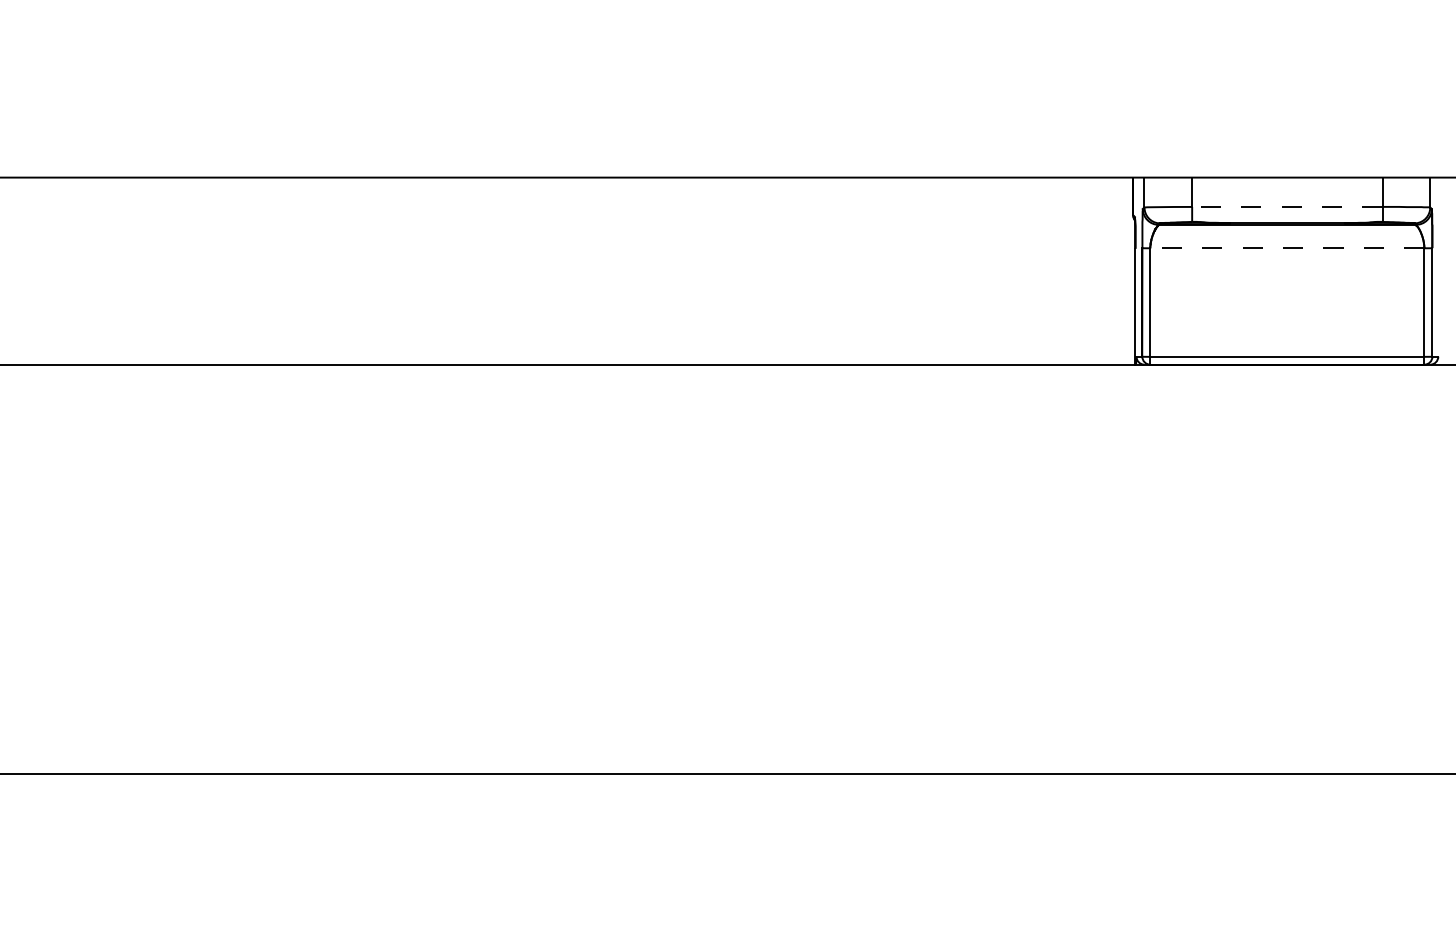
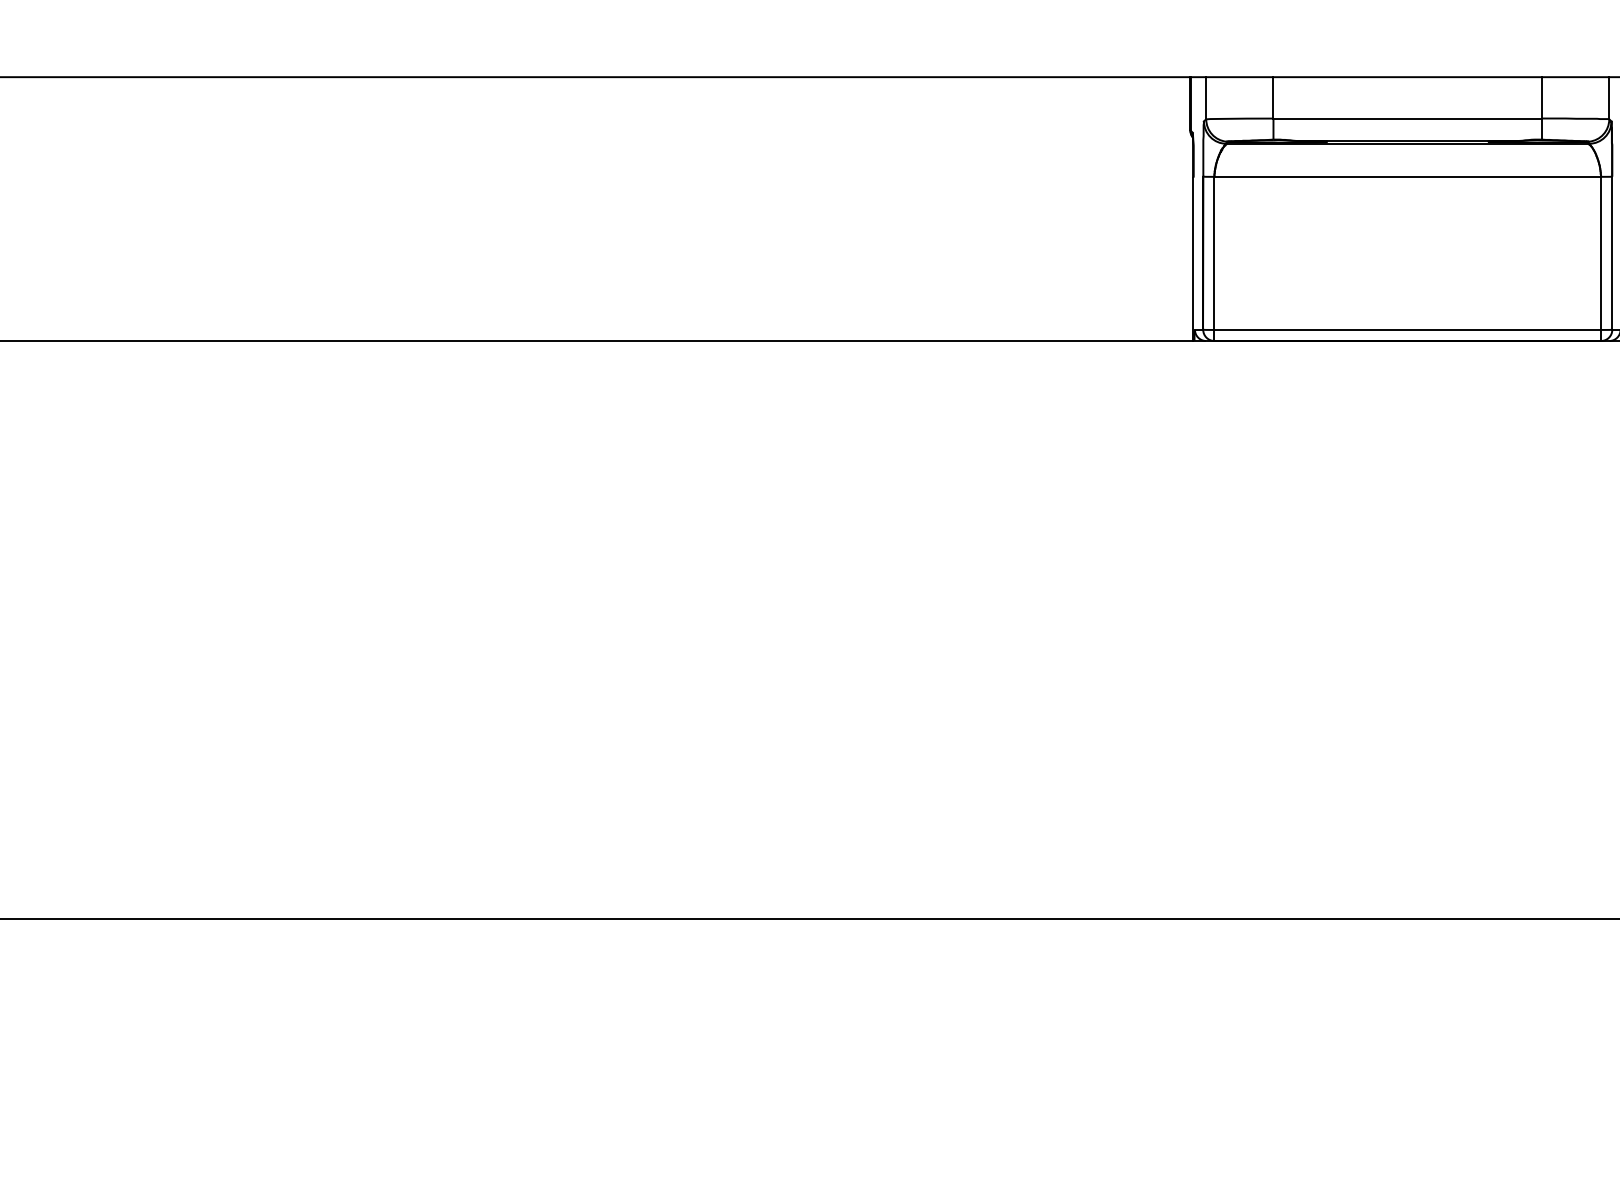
line: (1286, 206) -> (1406, 117), dashed -> solid
line: (1286, 248) -> (1406, 177), dashed -> solid

